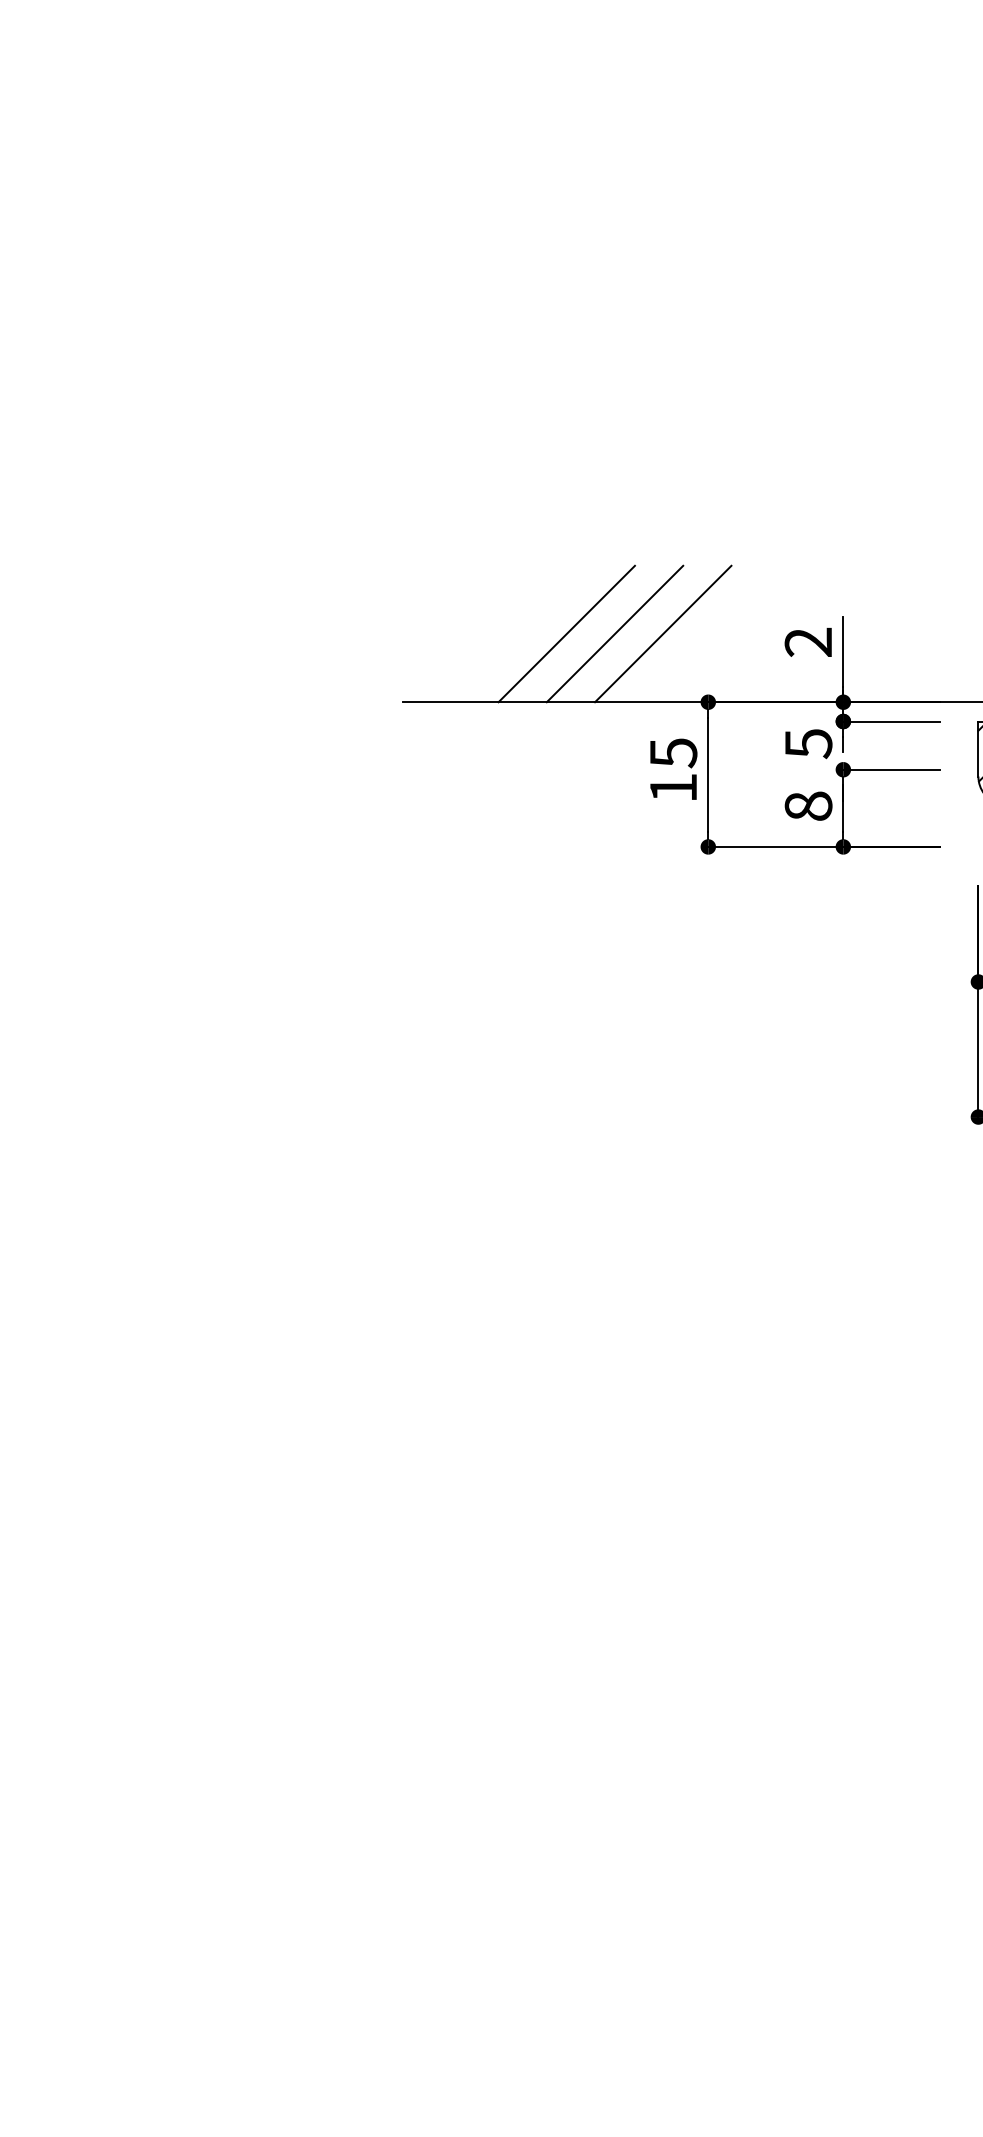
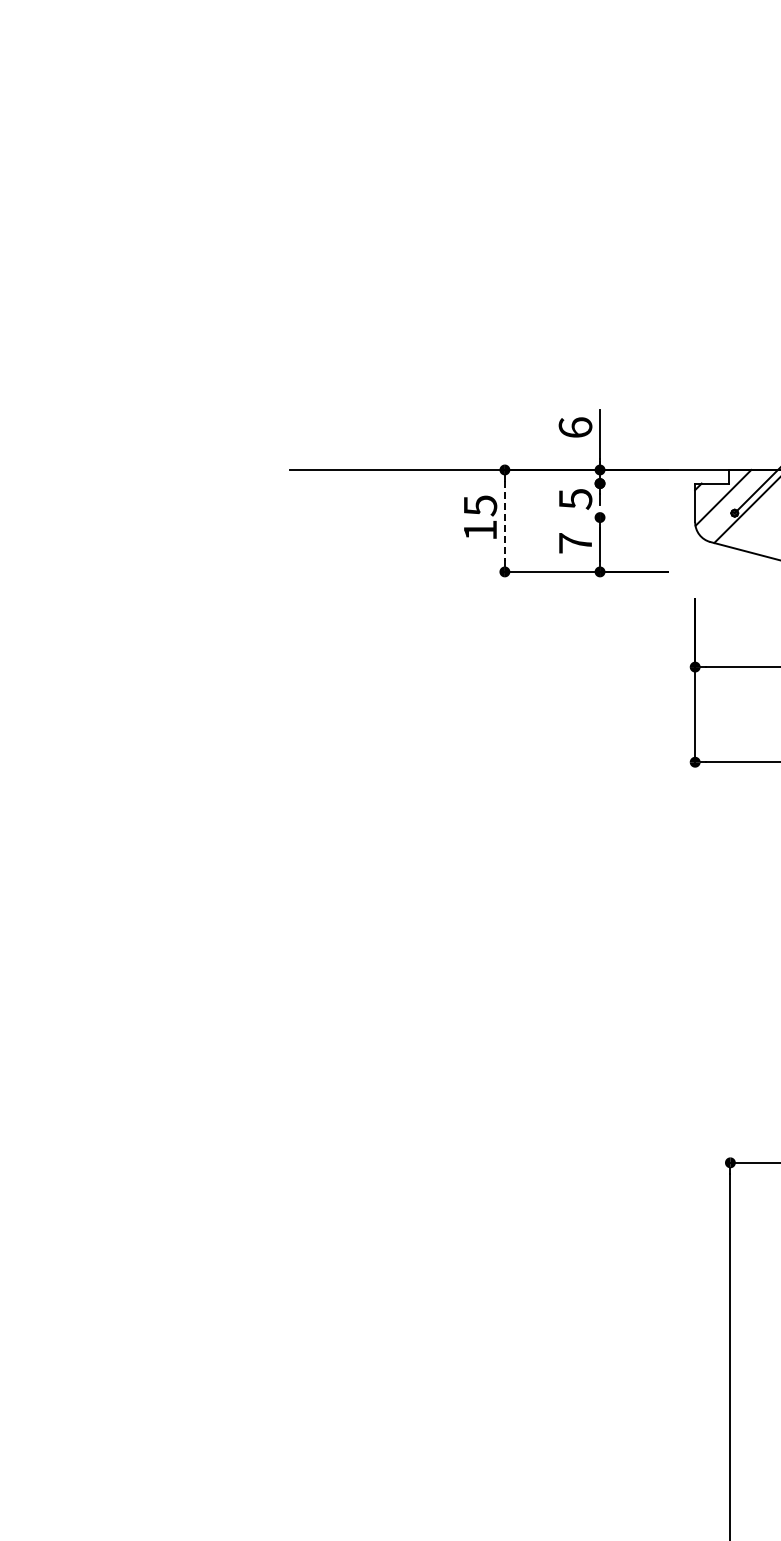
line: (567, 633) -> (405, 421), removed
line: (615, 633) -> (439, 421), removed
line: (663, 633) -> (473, 421), removed
text: (808, 641) -> (575, 427), 2 -> 6
line: (892, 721) -> (634, 483), removed
line: (892, 769) -> (634, 517), removed
line: (707, 775) -> (504, 521), solid -> dashed
text: (808, 806) -> (575, 543), 8 -> 7

